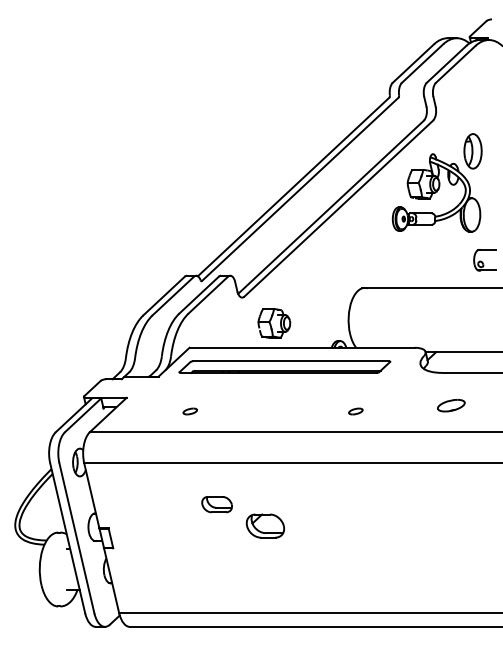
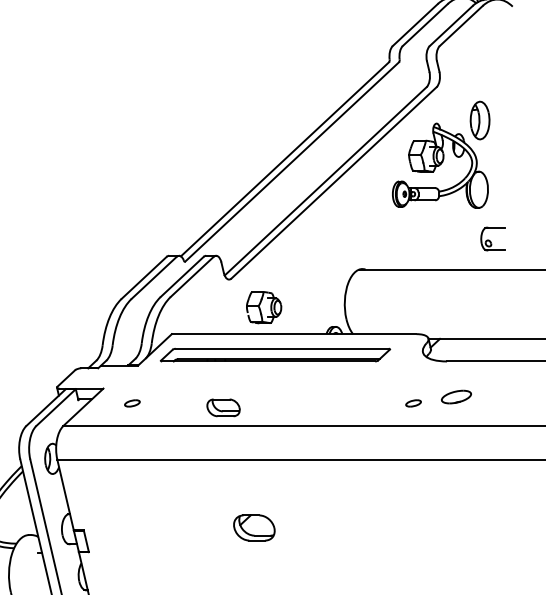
part: (189, 411) -> (131, 403), moved
part: (355, 411) -> (413, 403), moved
part: (216, 504) -> (222, 407), moved

